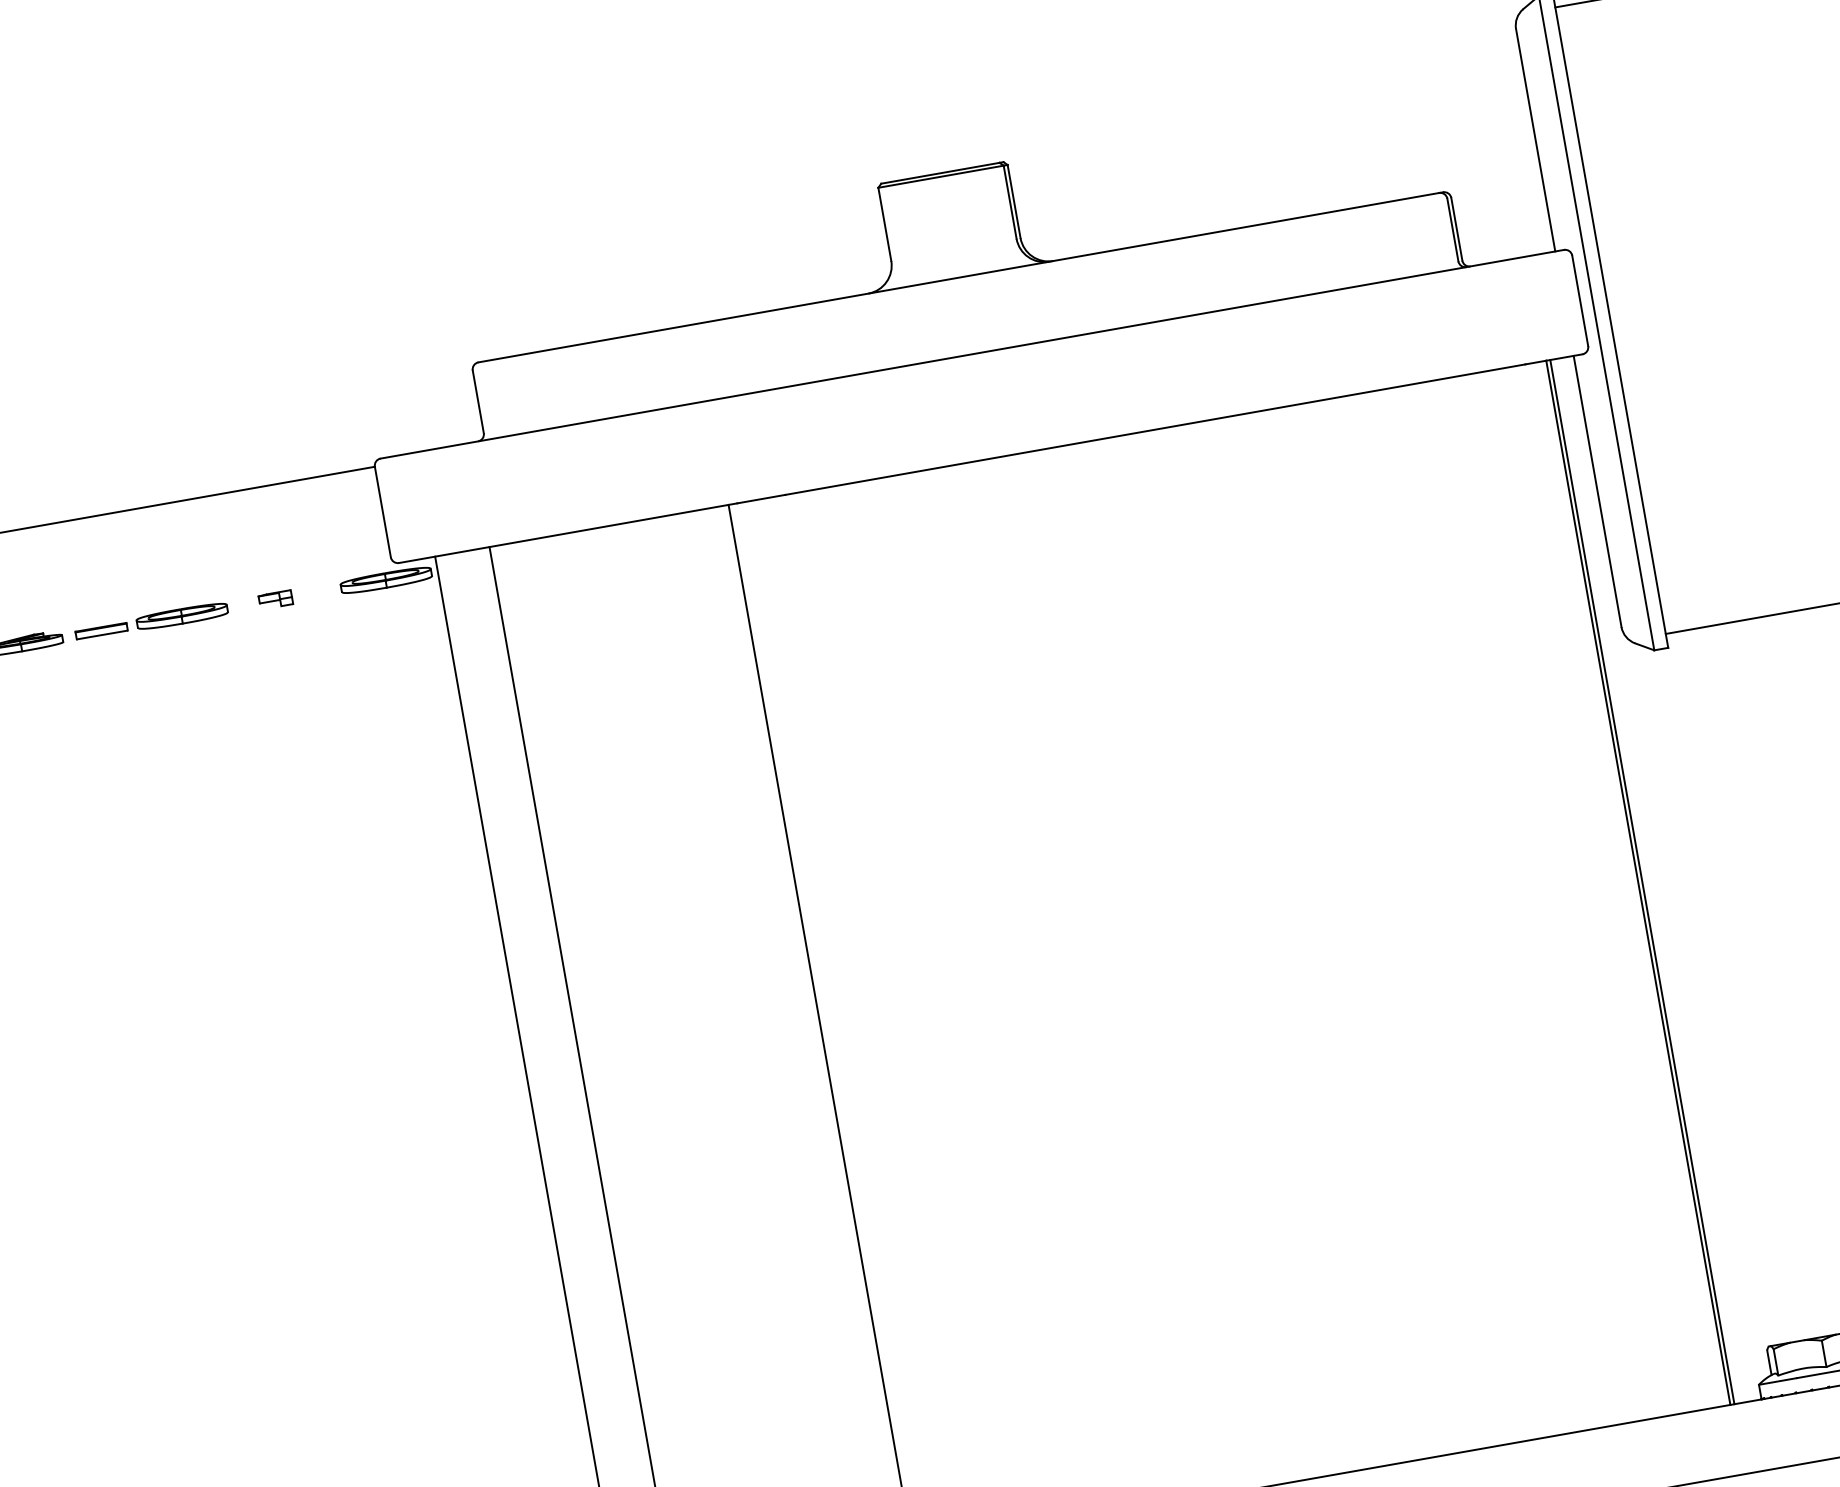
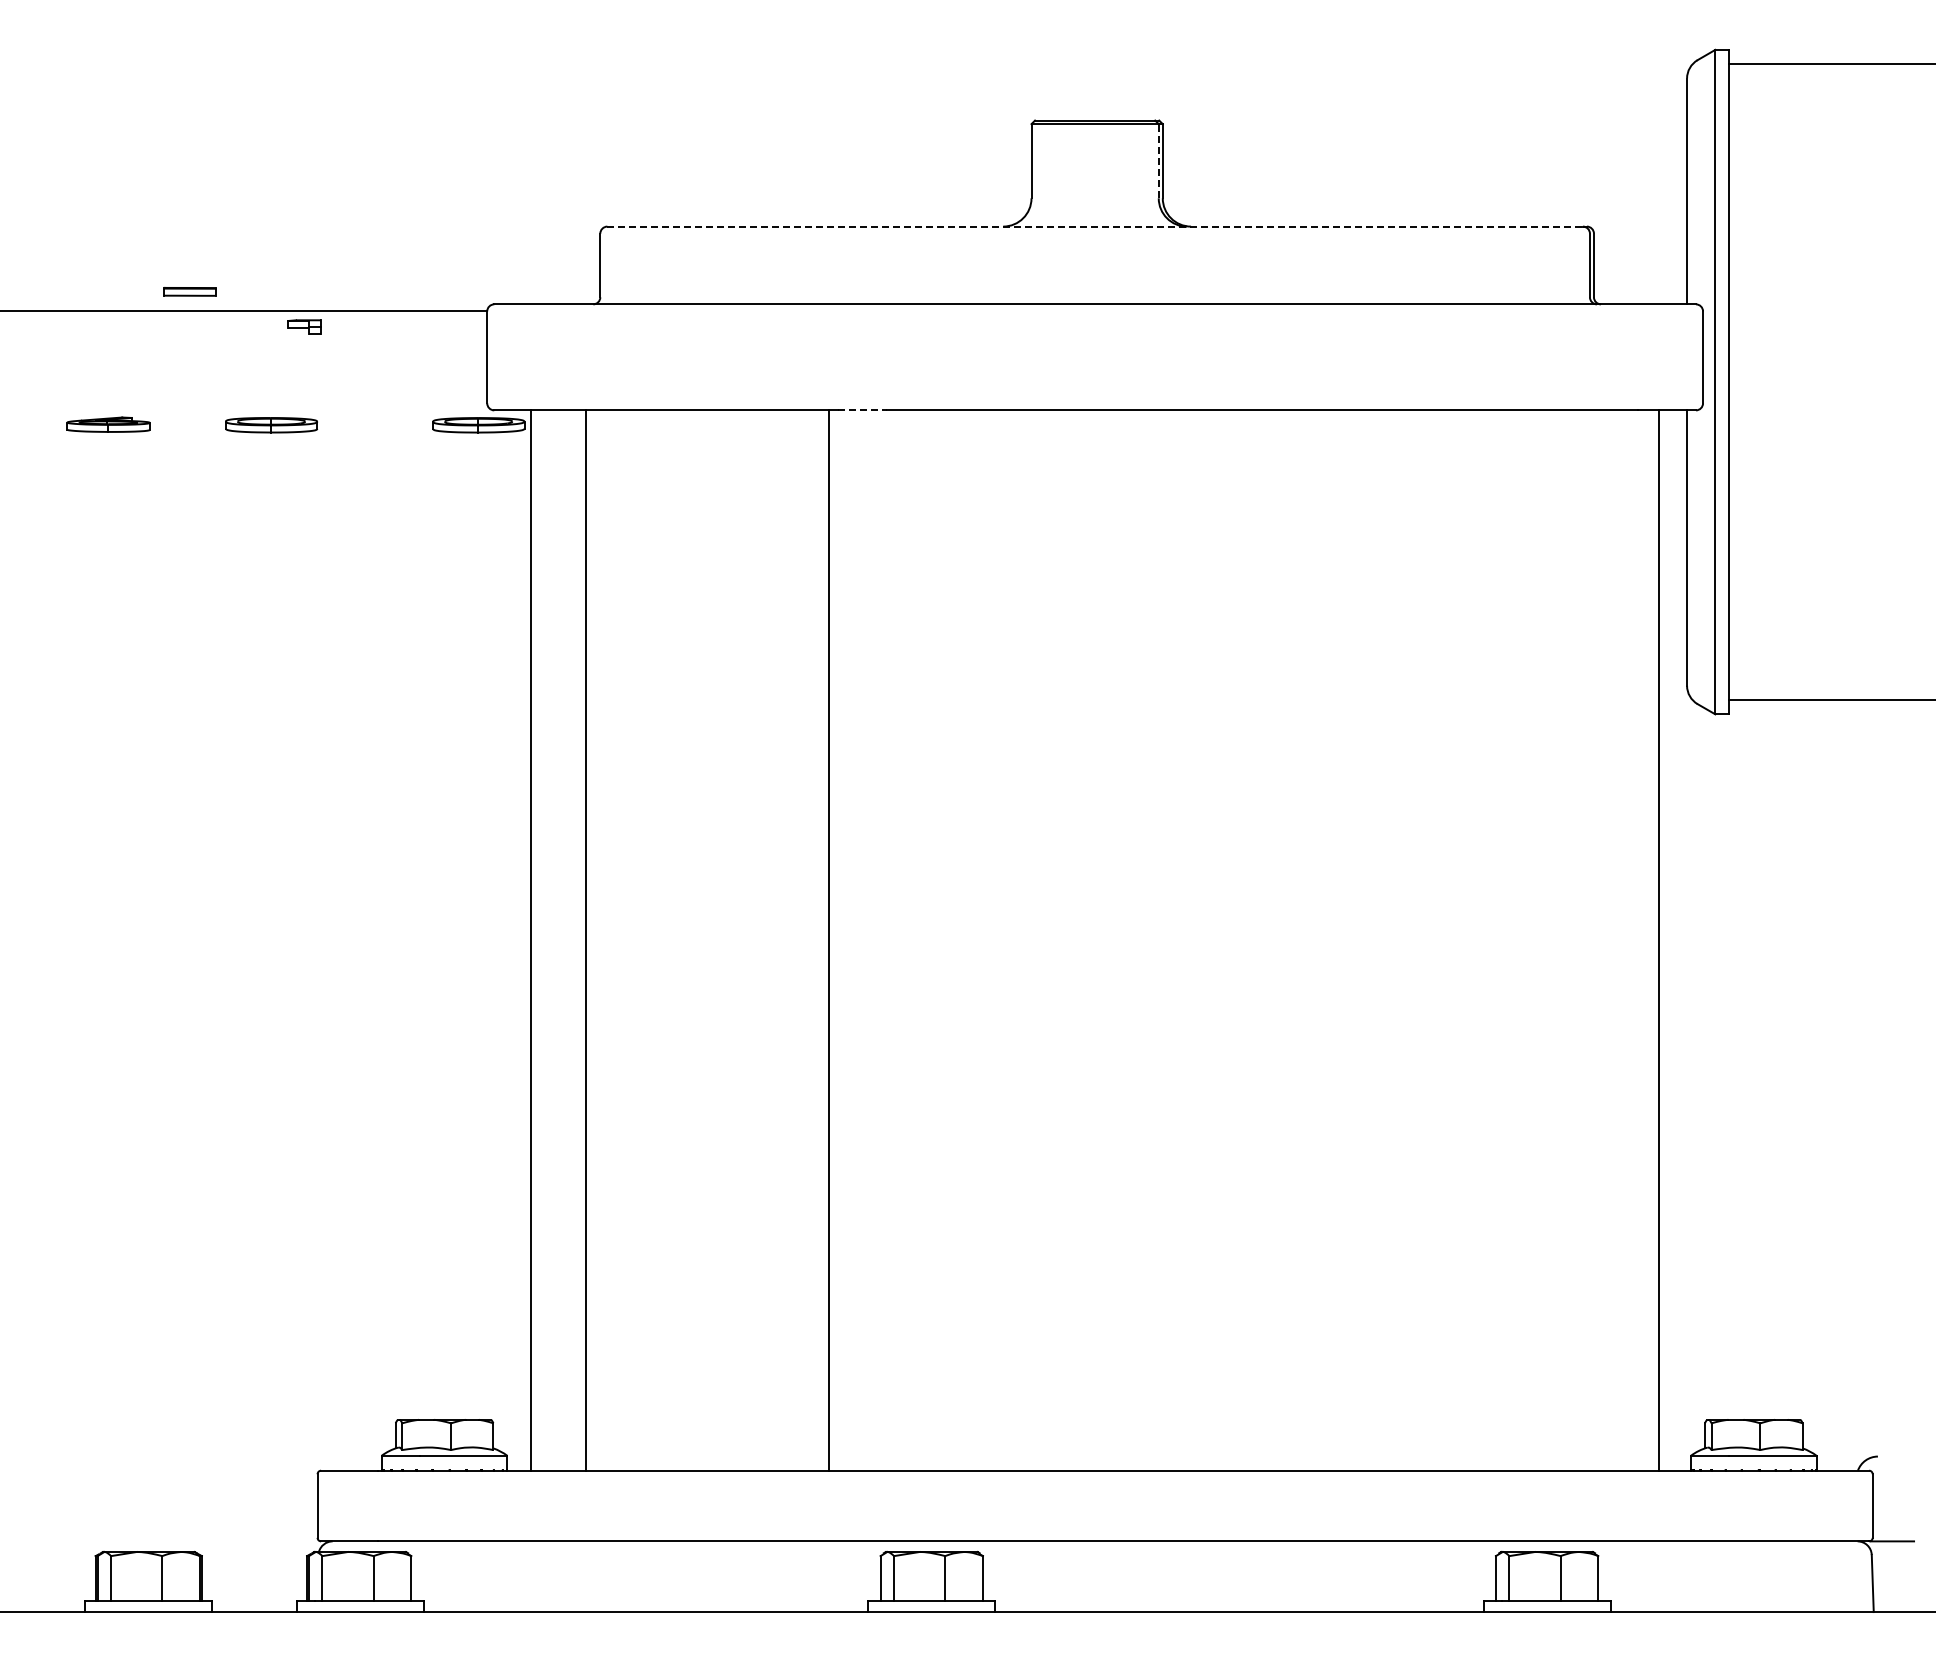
line: (1009, 201) -> (1158, 160), solid -> dashed
line: (959, 277) -> (1095, 226), solid -> dashed
line: (761, 499) -> (862, 410), solid -> dashed
part: (275, 599) -> (304, 326), moved
part: (101, 630) -> (189, 291), moved
line: (1642, 882) -> (1663, 940), removed

